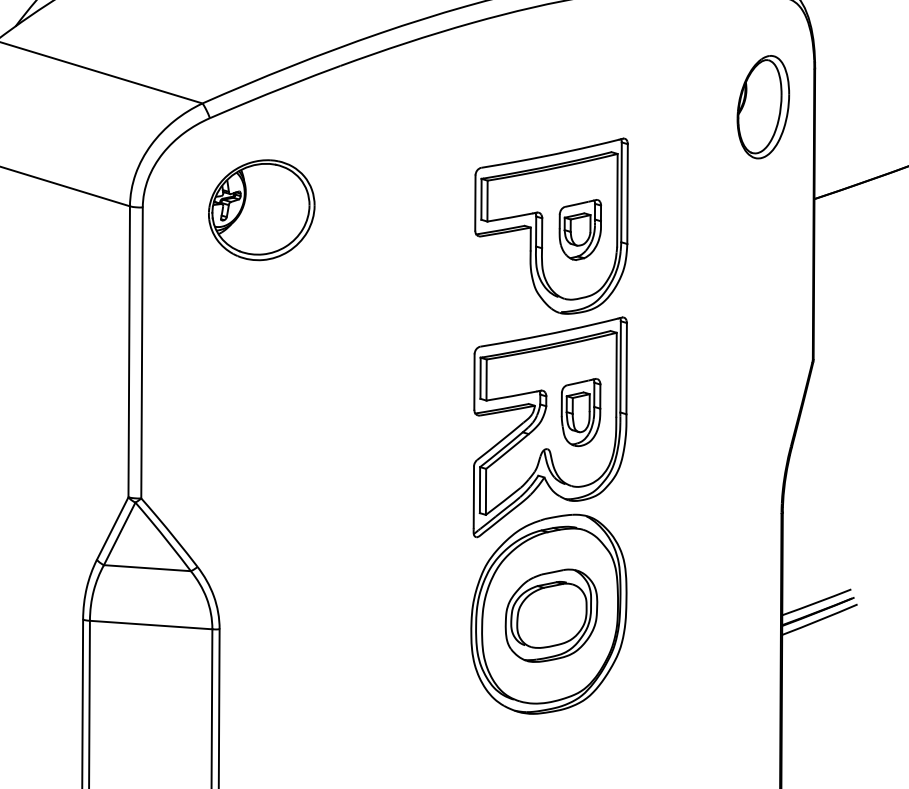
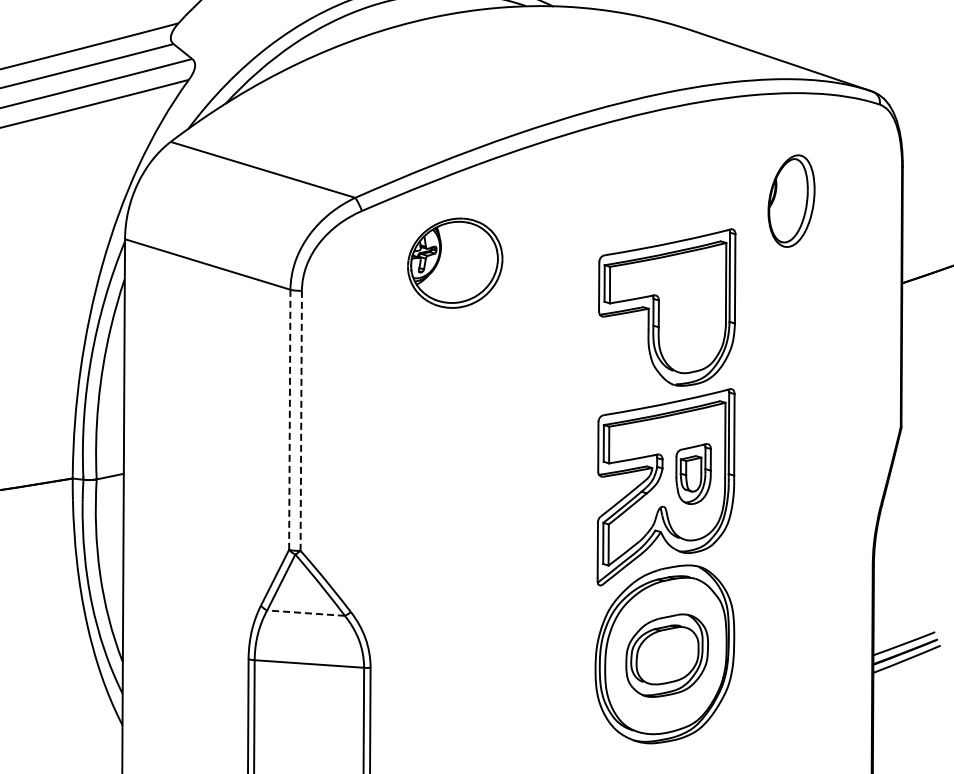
part: (763, 106) -> (791, 200), moved
part: (262, 209) -> (455, 262), moved
part: (579, 229) -> (692, 310), removed
line: (128, 351) -> (289, 419), solid -> dashed
line: (142, 352) -> (301, 420), solid -> dashed
line: (147, 568) -> (306, 613), solid -> dashed

